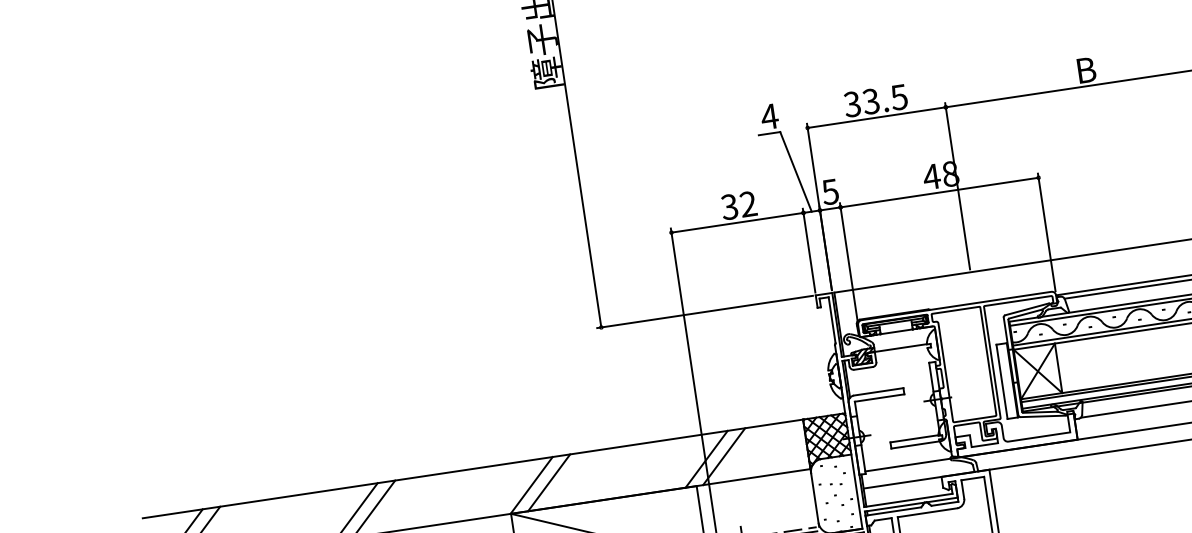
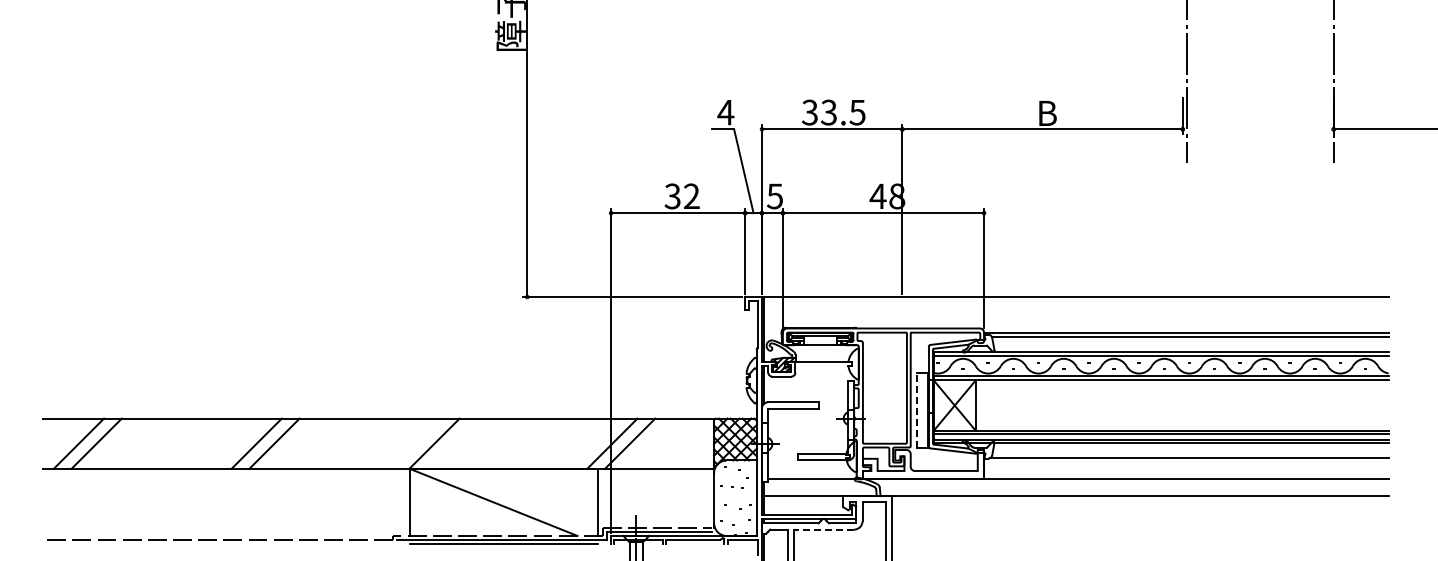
line: (1002, 381) -> (917, 410), solid -> dashed
line: (549, 482) -> (452, 443), removed
line: (927, 512) -> (823, 529), solid -> dashed

